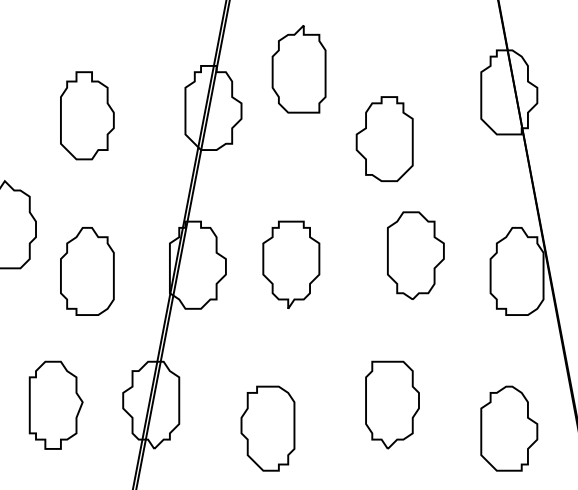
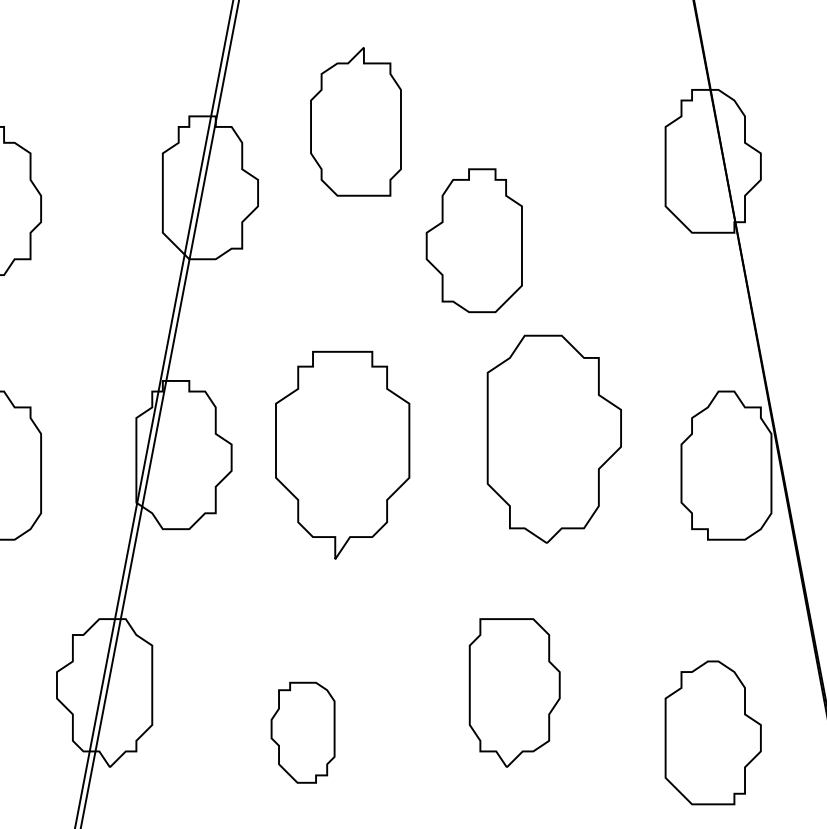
part: (384, 138) -> (473, 239), moved
part: (415, 255) -> (553, 438), size x1.4
part: (291, 264) -> (343, 453), size x1.4
part: (267, 428) -> (302, 732), size x0.7

